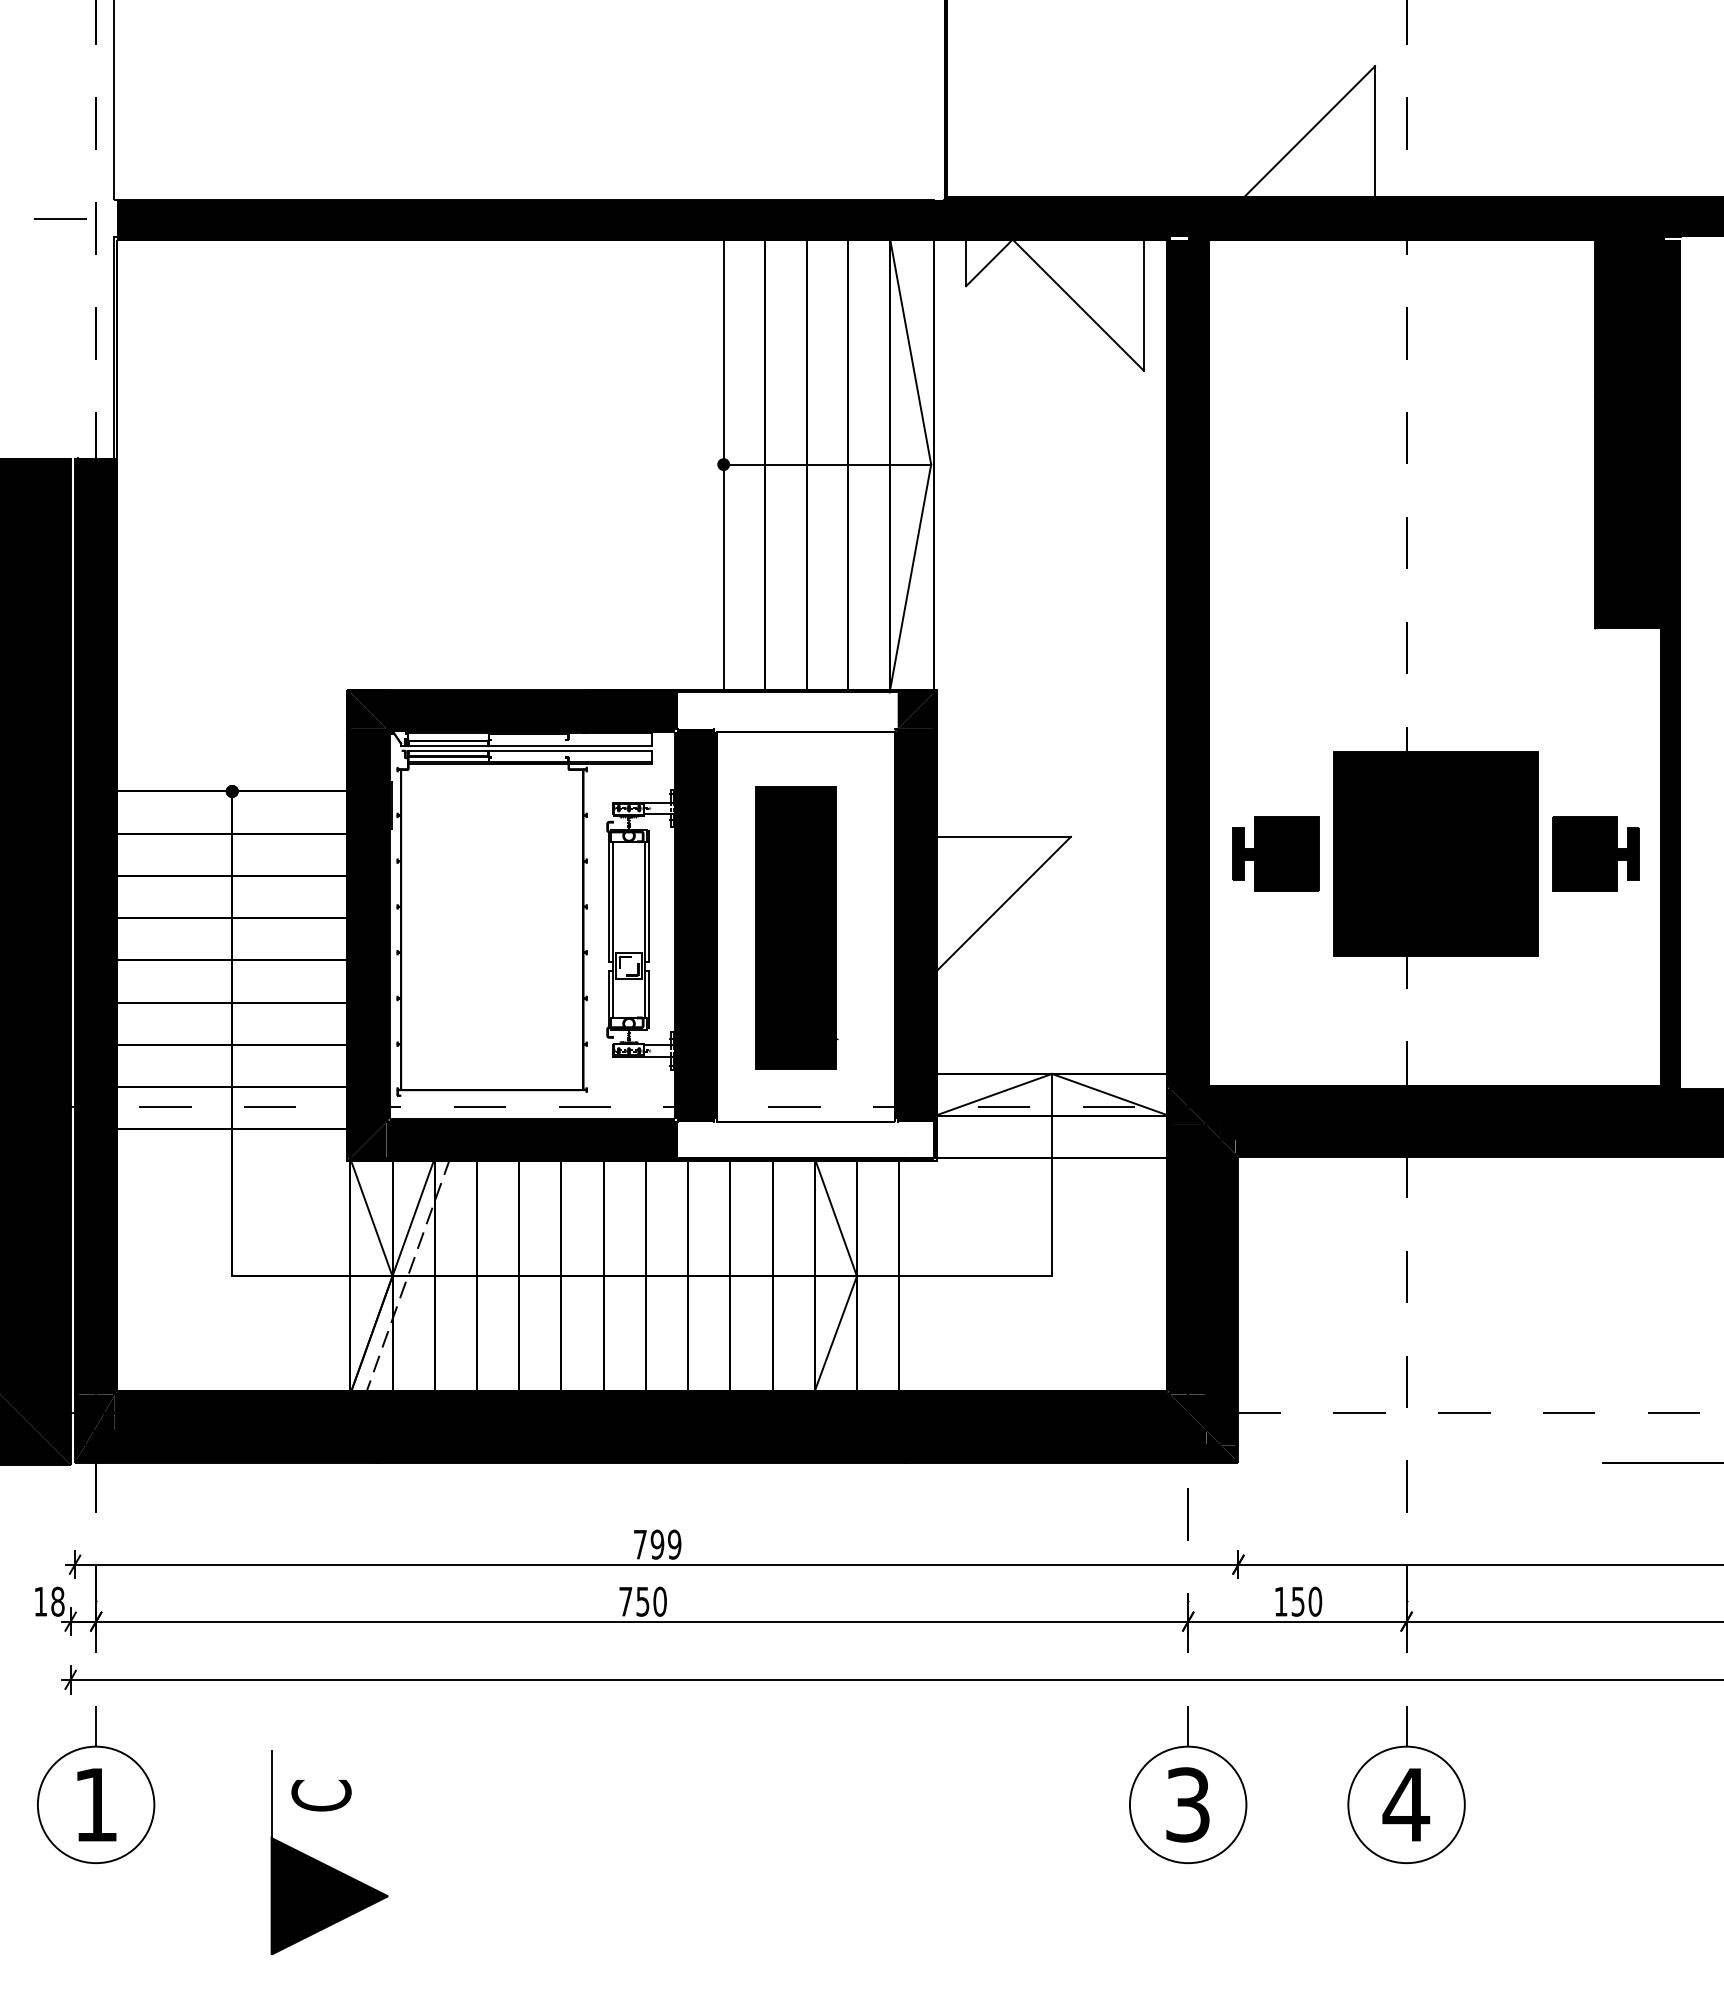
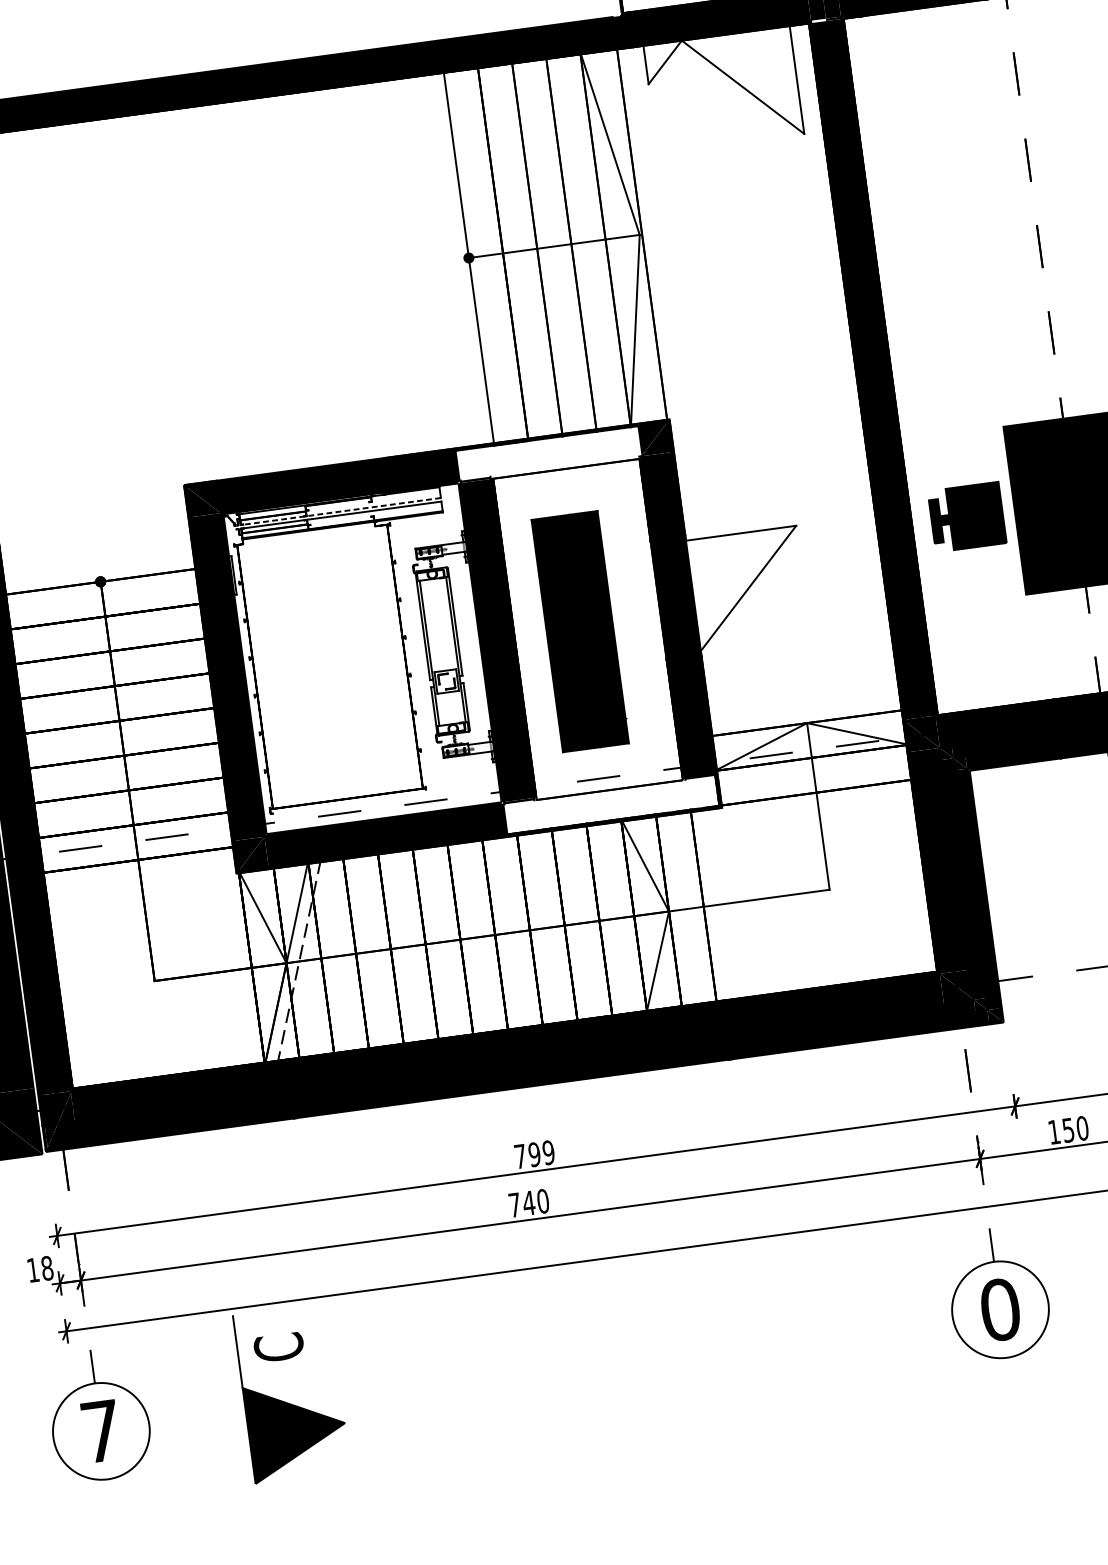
line: (530, 746) -> (341, 511), solid -> dashed
text: (642, 1601) -> (528, 1203), 750 -> 740
text: (95, 1804) -> (100, 1431), 1 -> 7
text: (1187, 1804) -> (999, 1309), 3 -> 0
part: (324, 1863) -> (289, 1403), moved

